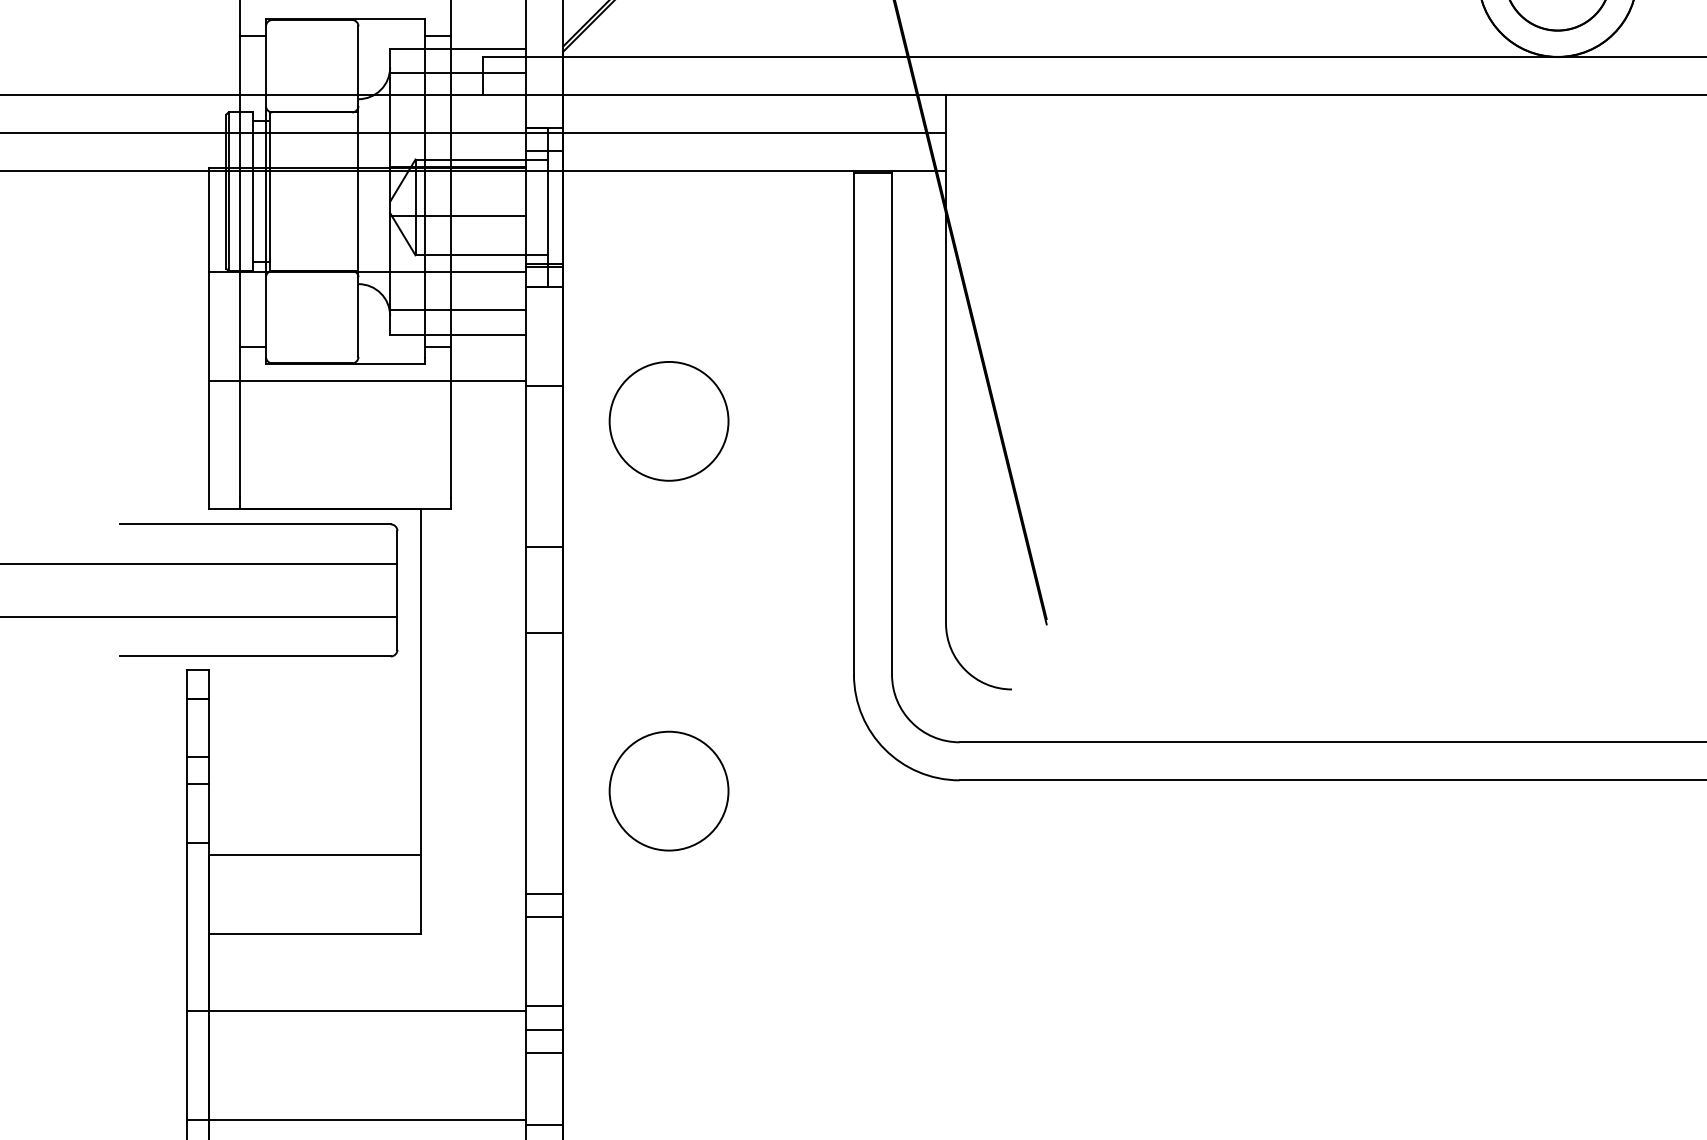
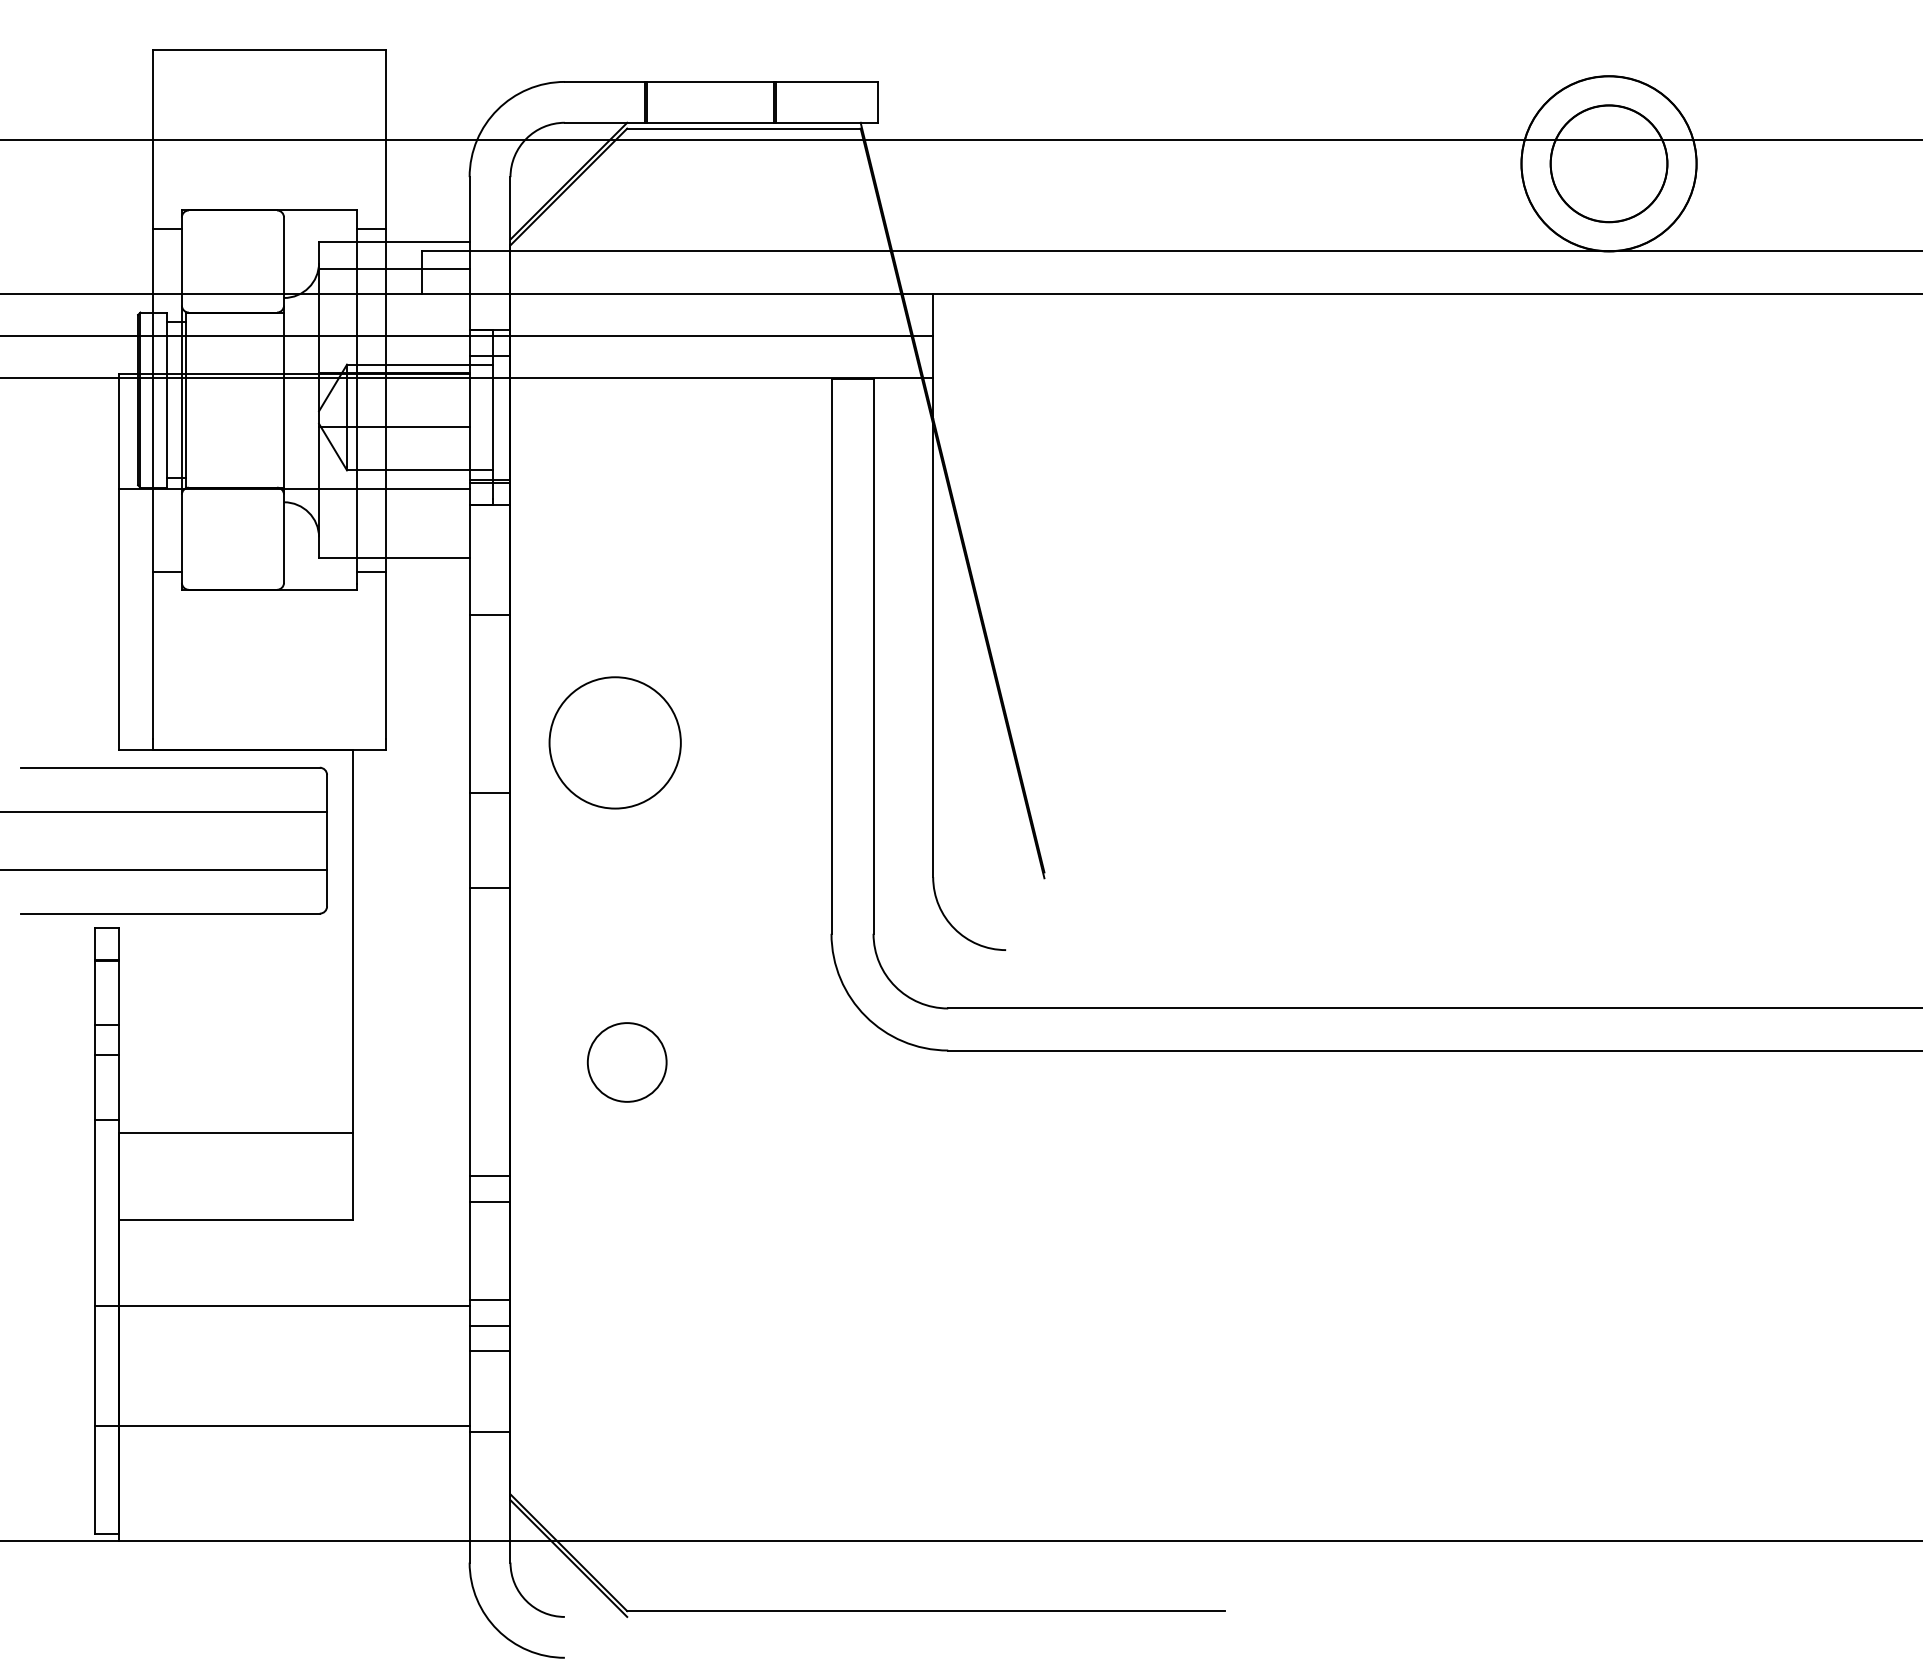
line: (458, 310) -> (394, 531), removed
line: (367, 380) -> (294, 608), removed
circle: (668, 420) -> (614, 742), moved
circle: (668, 791) -> (626, 1062), size x0.6

